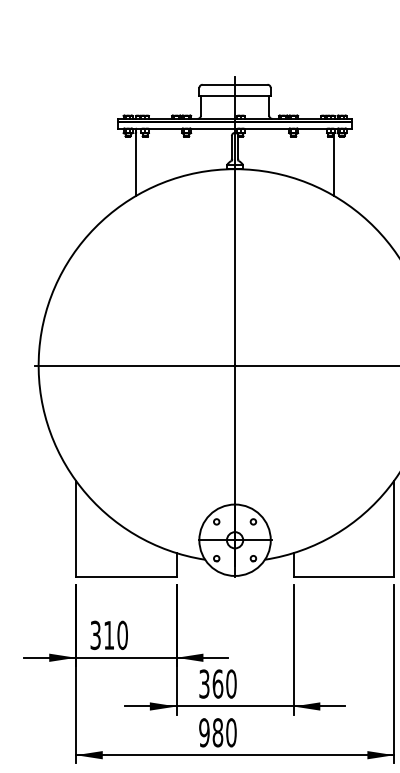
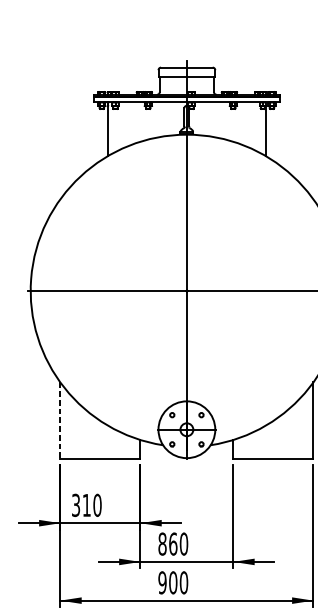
line: (76, 528) -> (60, 420), solid -> dashed
text: (204, 683) -> (162, 543), 360 -> 860
text: (217, 732) -> (172, 582), 980 -> 900

